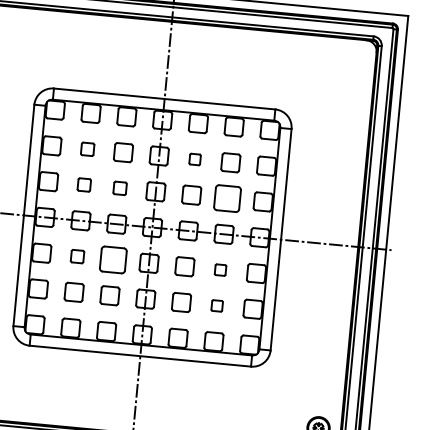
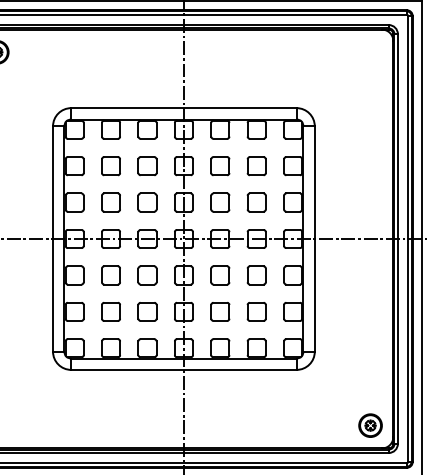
part: (87, 149) -> (110, 166), size x1.43
part: (195, 159) -> (220, 166), size x1.67
part: (83, 184) -> (110, 202), size x1.43
part: (120, 188) -> (147, 202), size x1.43
part: (227, 198) -> (256, 202), size x0.71
part: (76, 256) -> (110, 275), size x1.43
part: (113, 260) -> (147, 275), size x0.71
part: (220, 270) -> (256, 275), size x1.67
part: (217, 305) -> (256, 311), size x1.67

